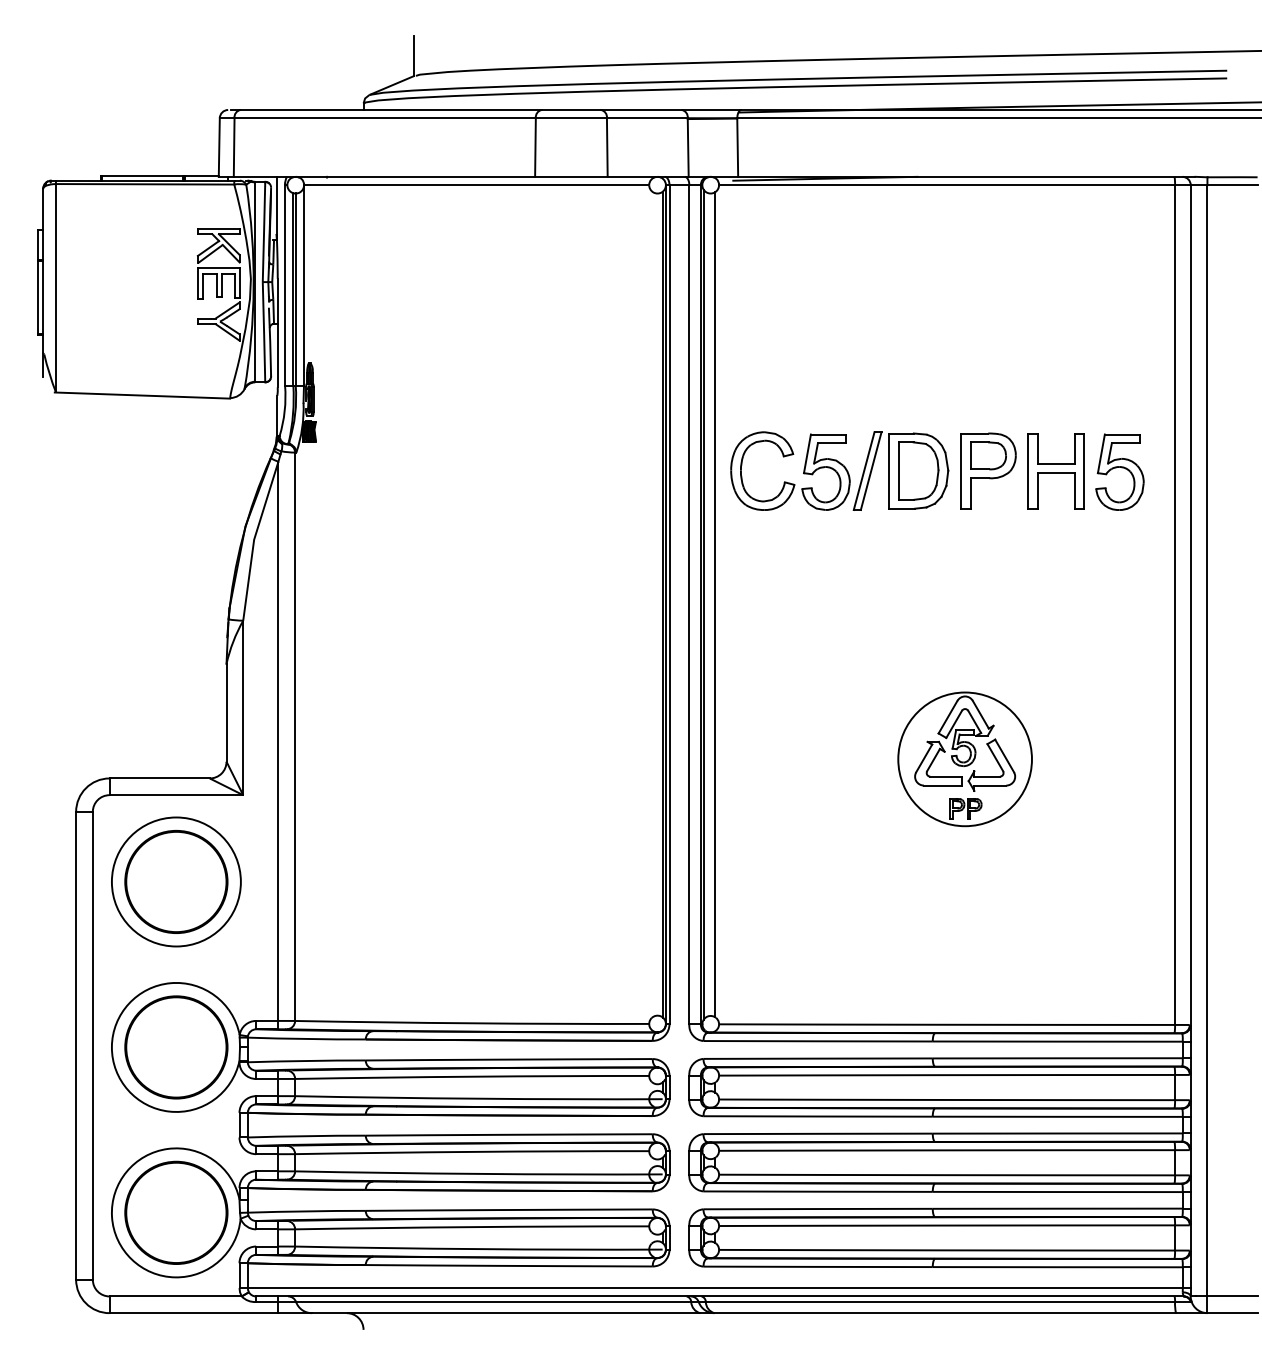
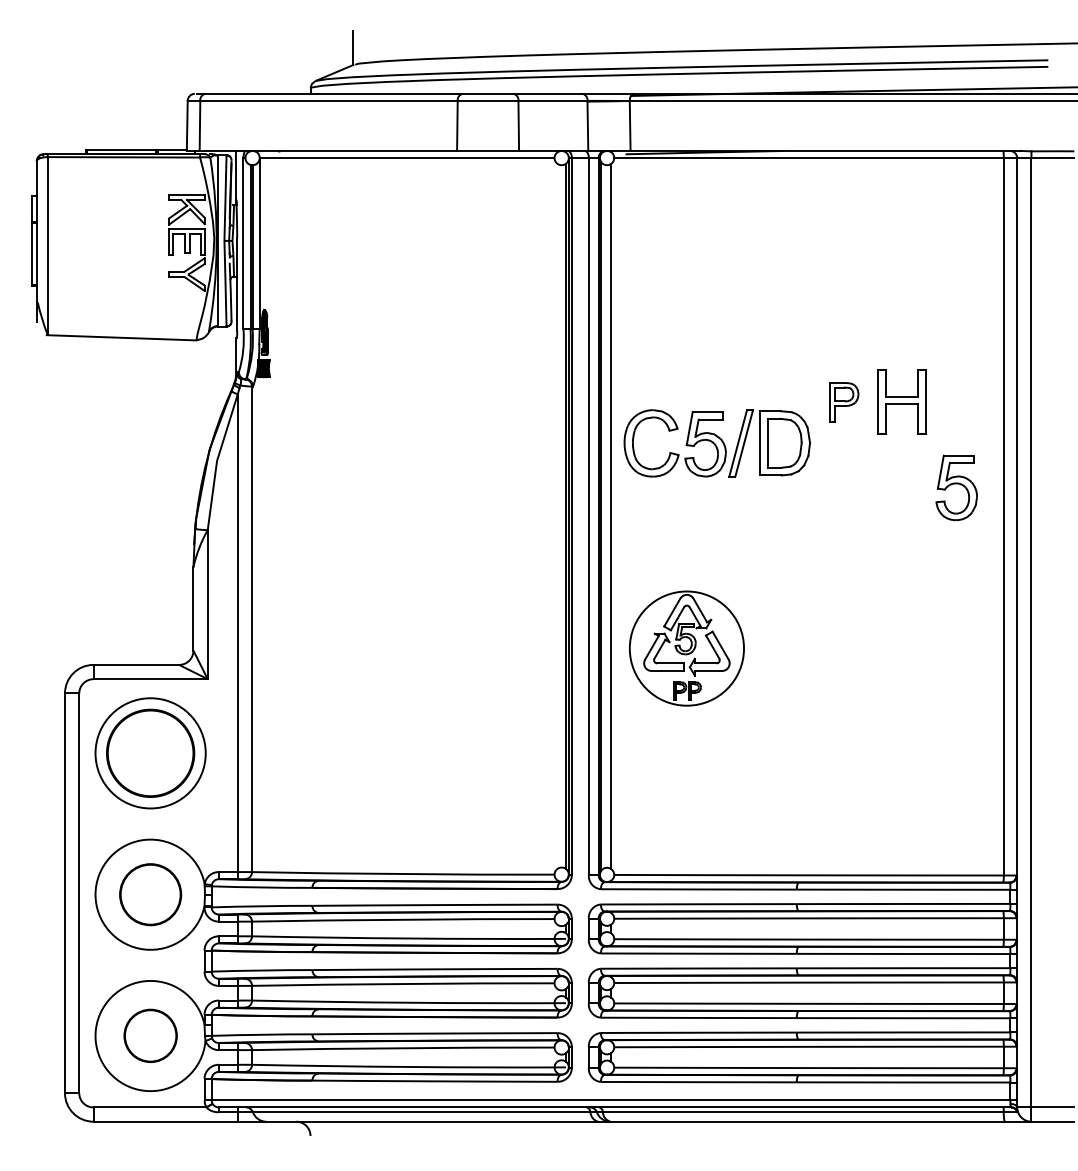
part: (839, 470) -> (717, 442), moved
part: (988, 470) -> (844, 401), size x0.6
part: (1119, 471) -> (956, 487), moved
part: (964, 759) -> (686, 648), moved
circle: (176, 1047) -> (150, 894), size x0.7
circle: (176, 1212) -> (150, 1035), size x0.6

